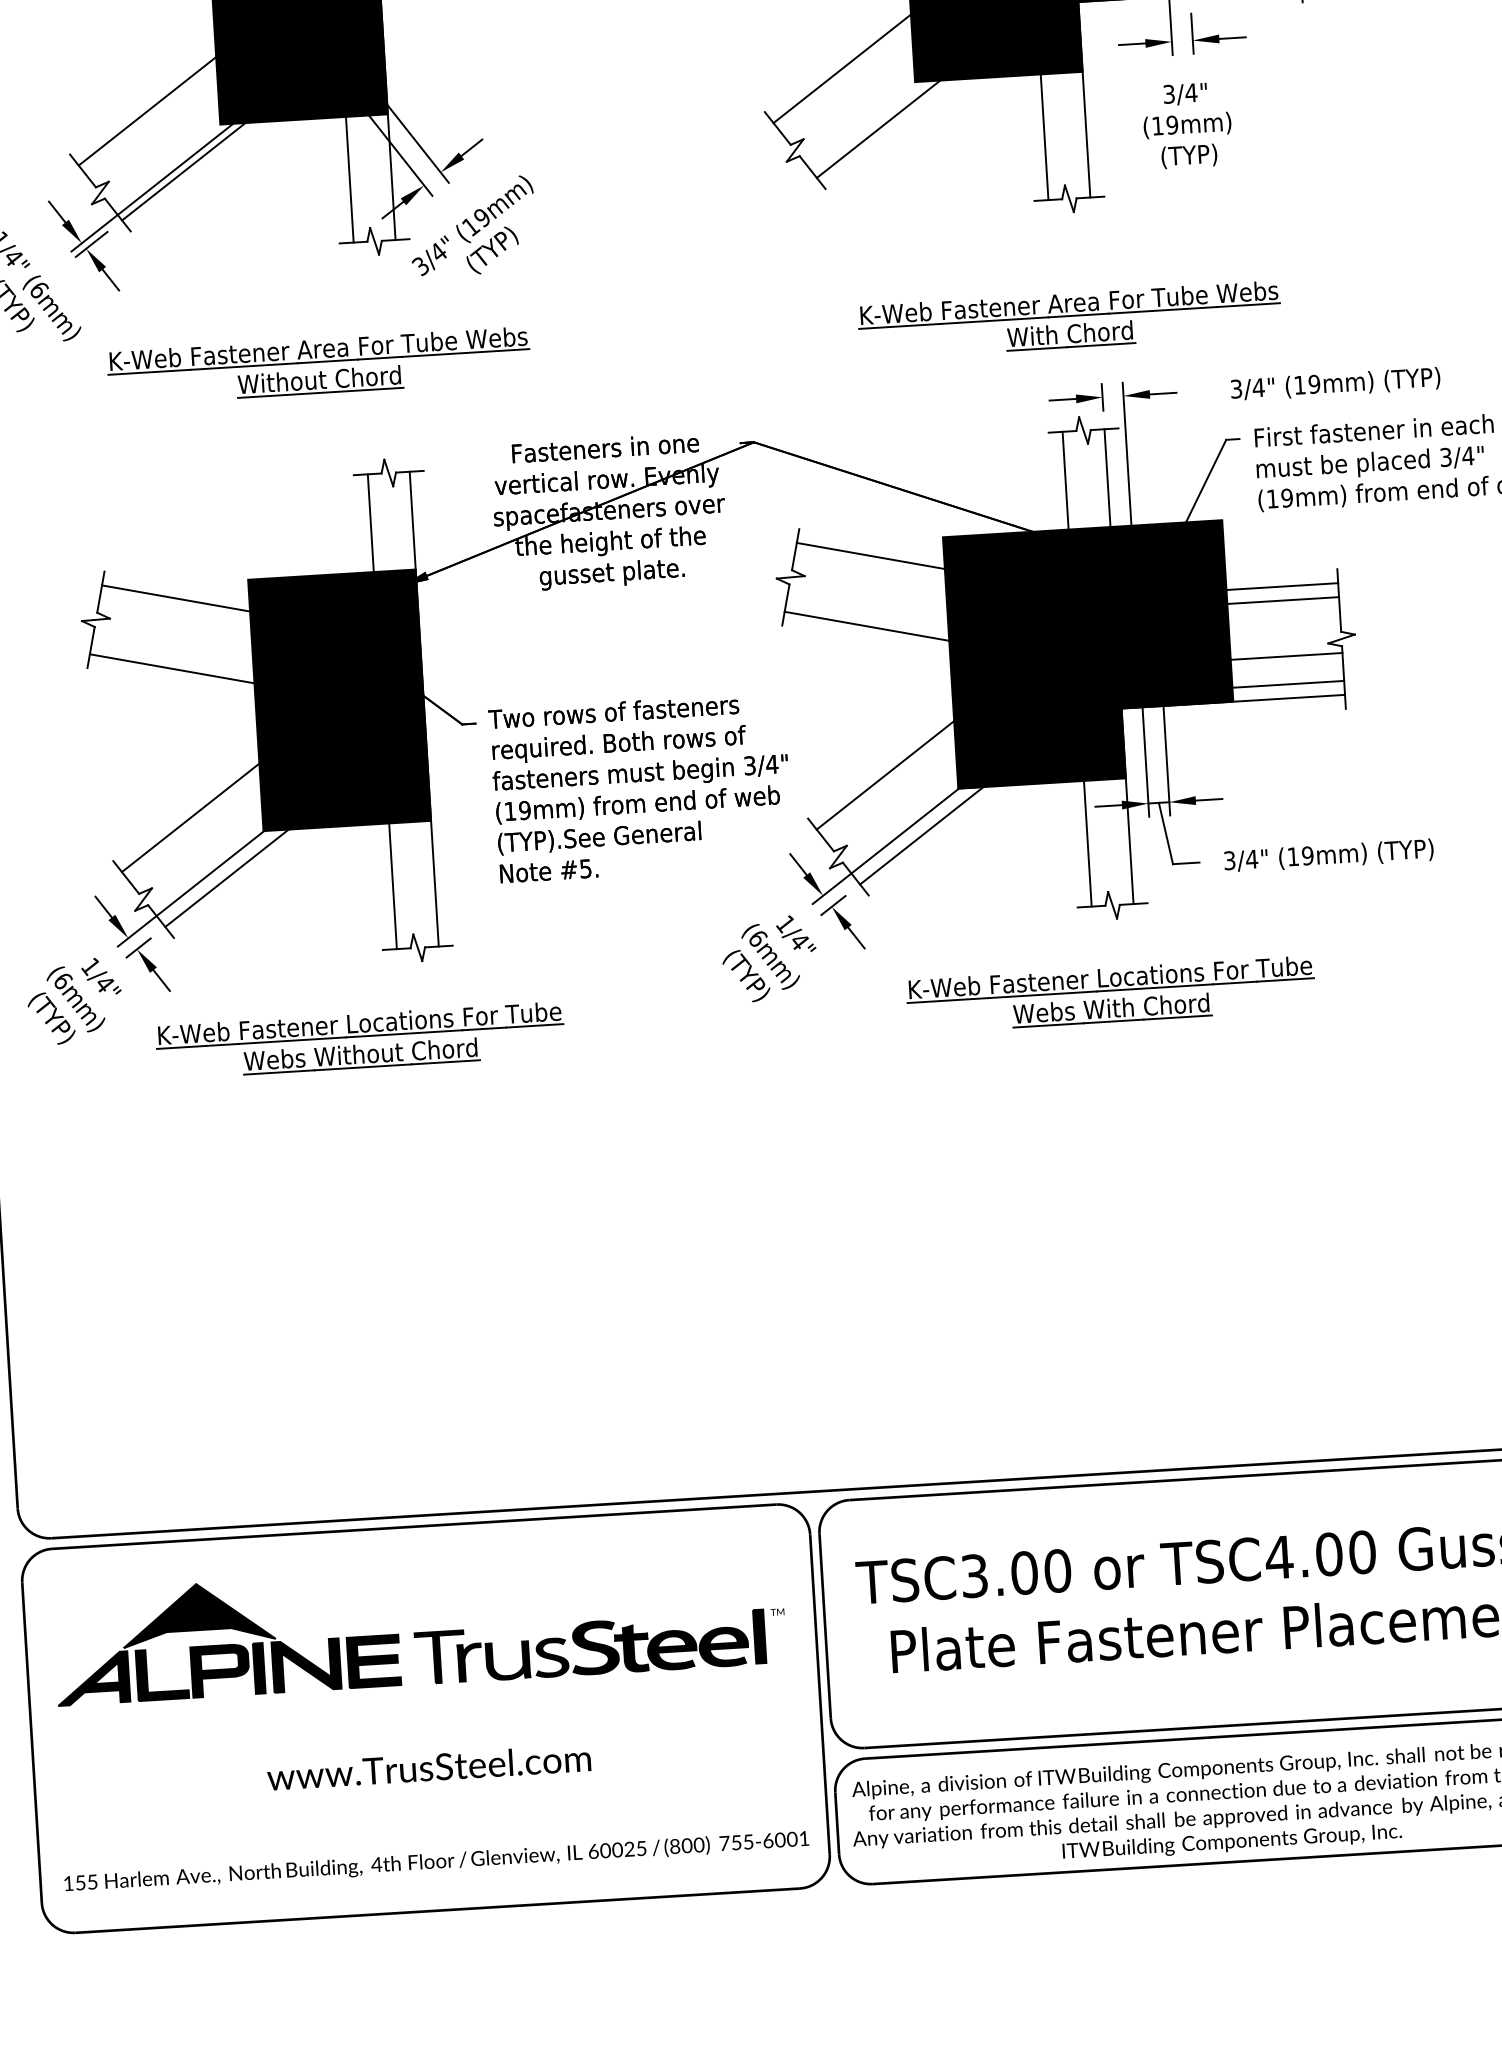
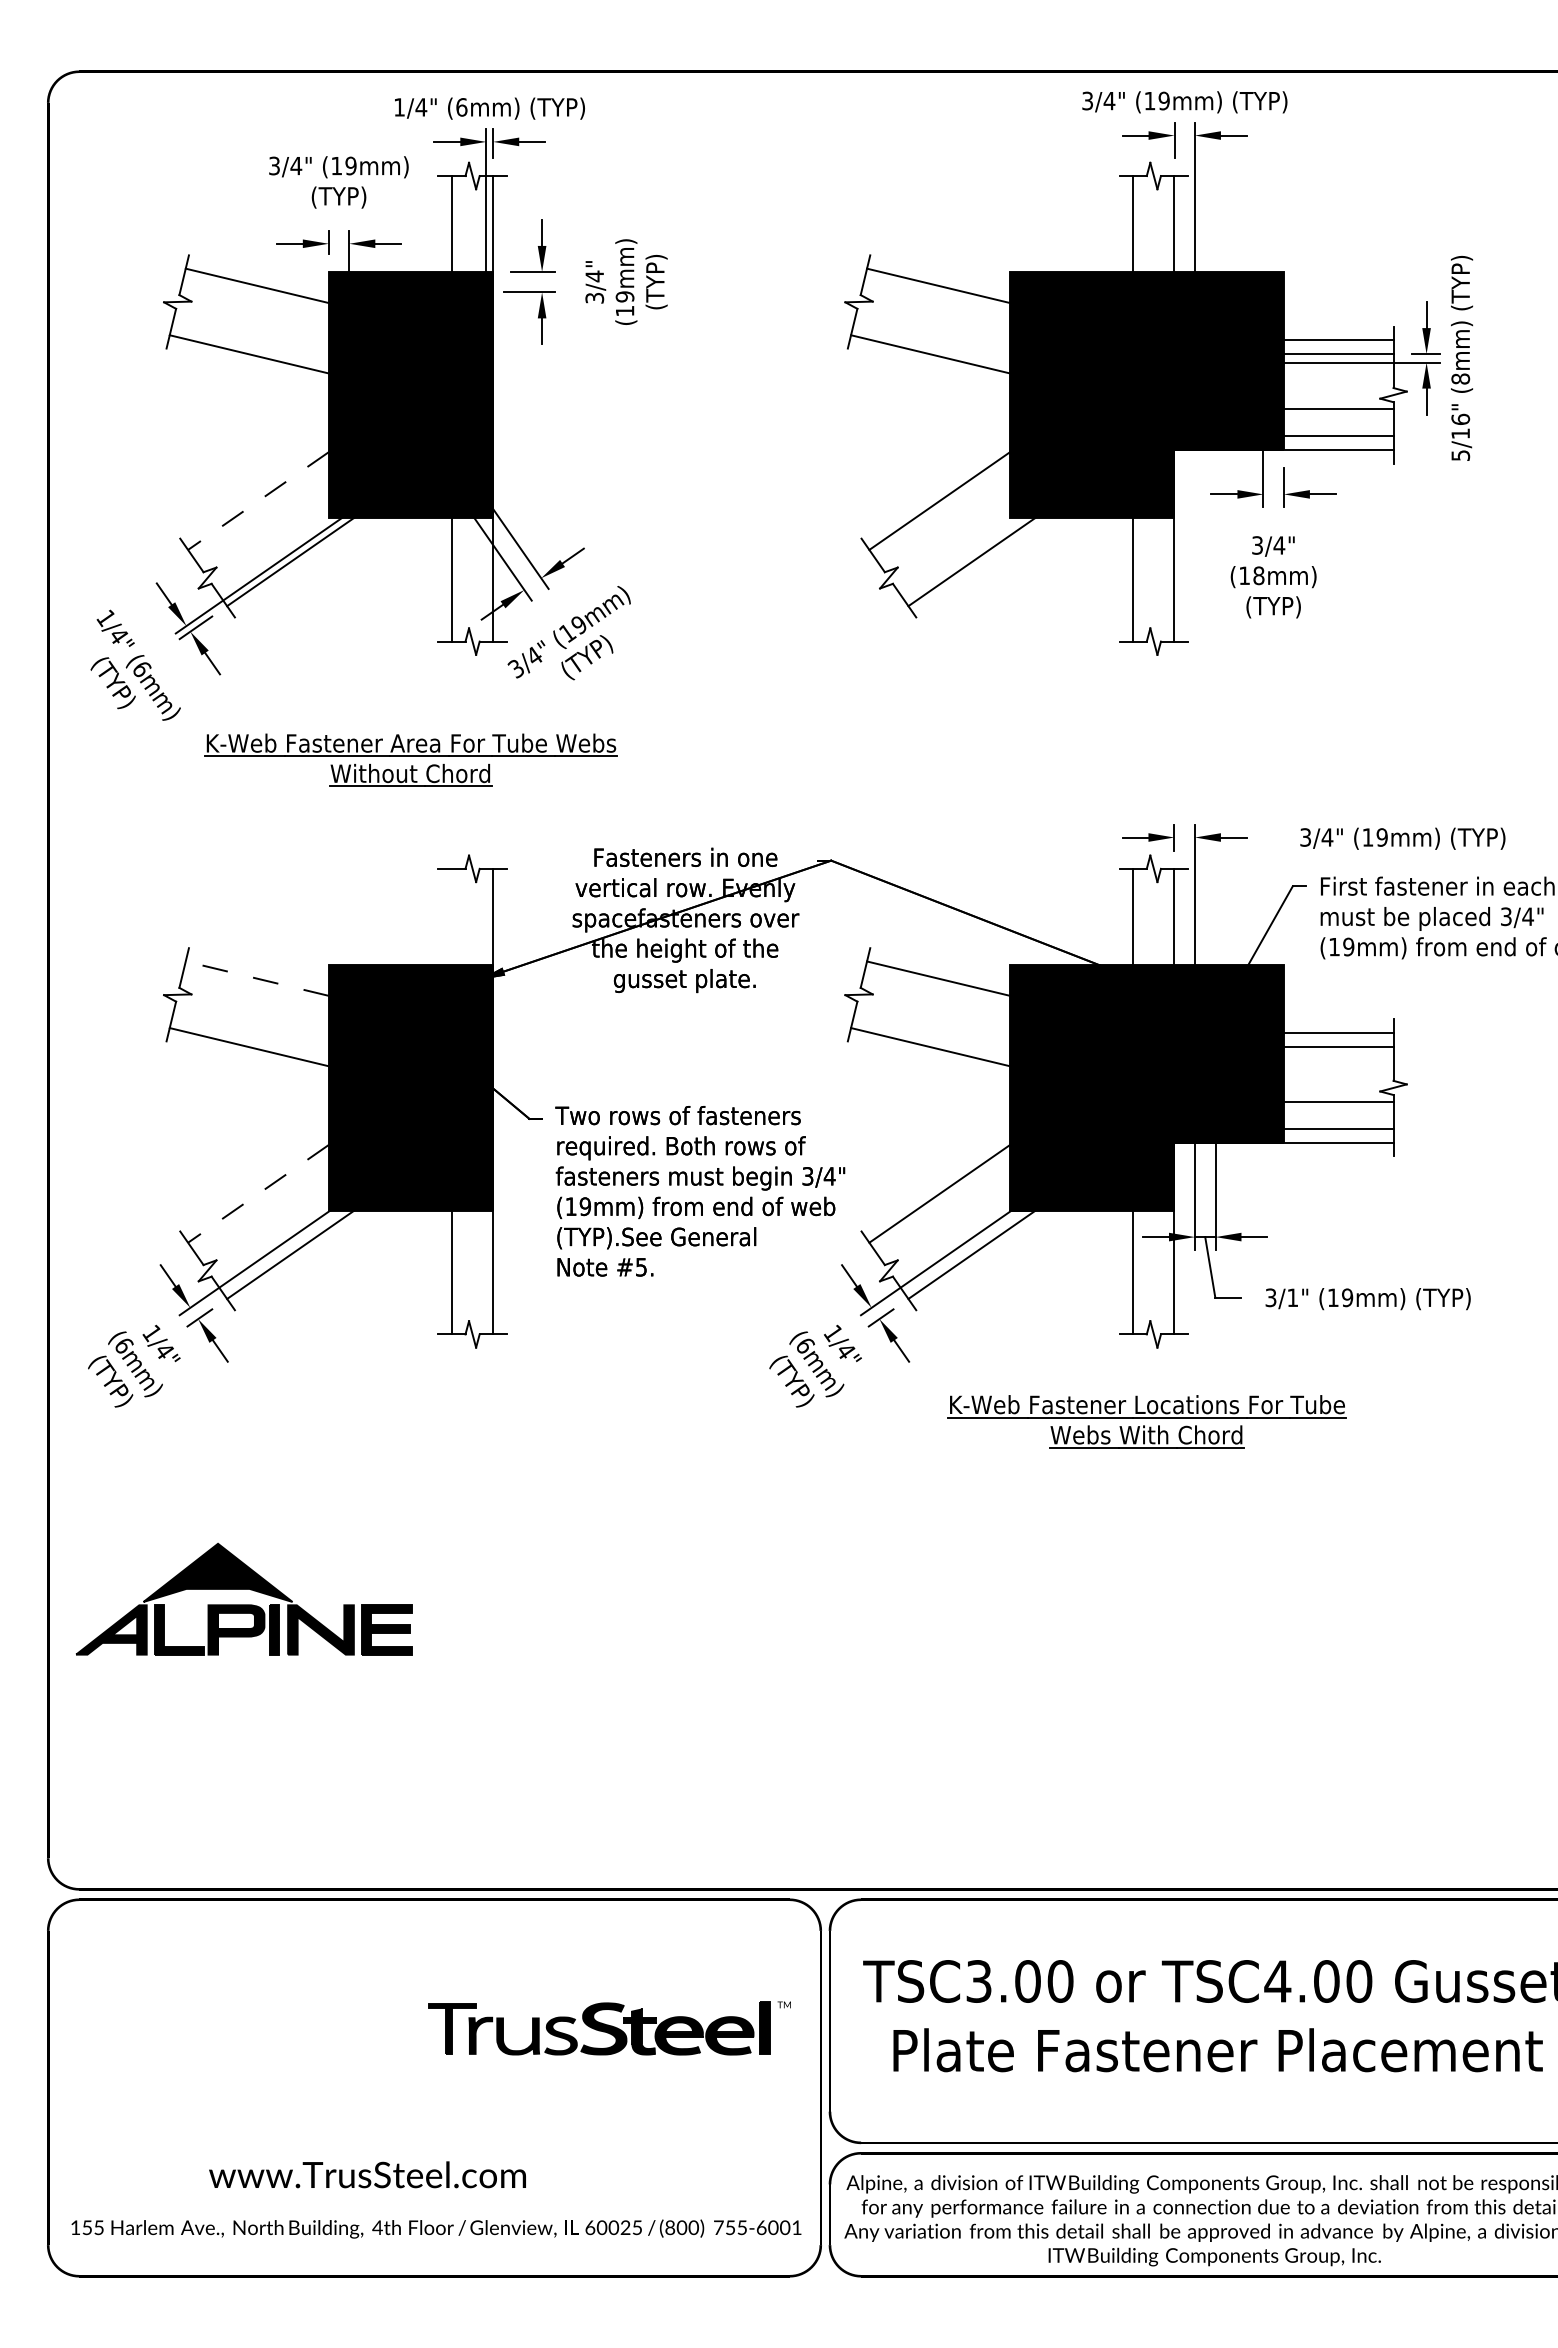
line: (147, 111) -> (258, 501), solid -> dashed
text: (1171, 124) -> (1258, 575), (19mm) -> (18mm)
part: (1069, 319) -> (1146, 759), removed
line: (371, 522) -> (452, 916), removed
line: (176, 598) -> (257, 978), solid -> dashed
line: (190, 817) -> (258, 1193), solid -> dashed
text: (1251, 859) -> (1292, 1297), 3/4" -> 3/1"
part: (359, 1040) -> (410, 1421), removed
part: (226, 1638) -> (244, 1598), moved
text: (428, 1767) -> (367, 2174), moved

